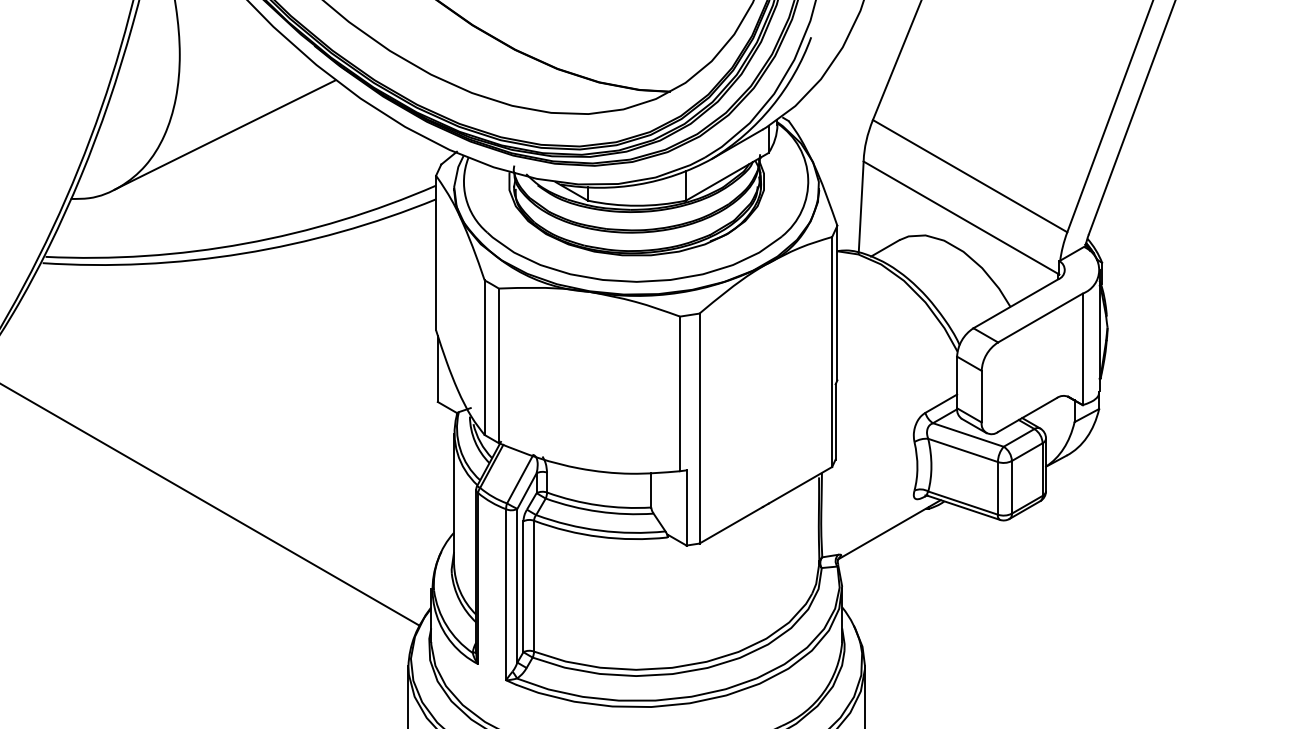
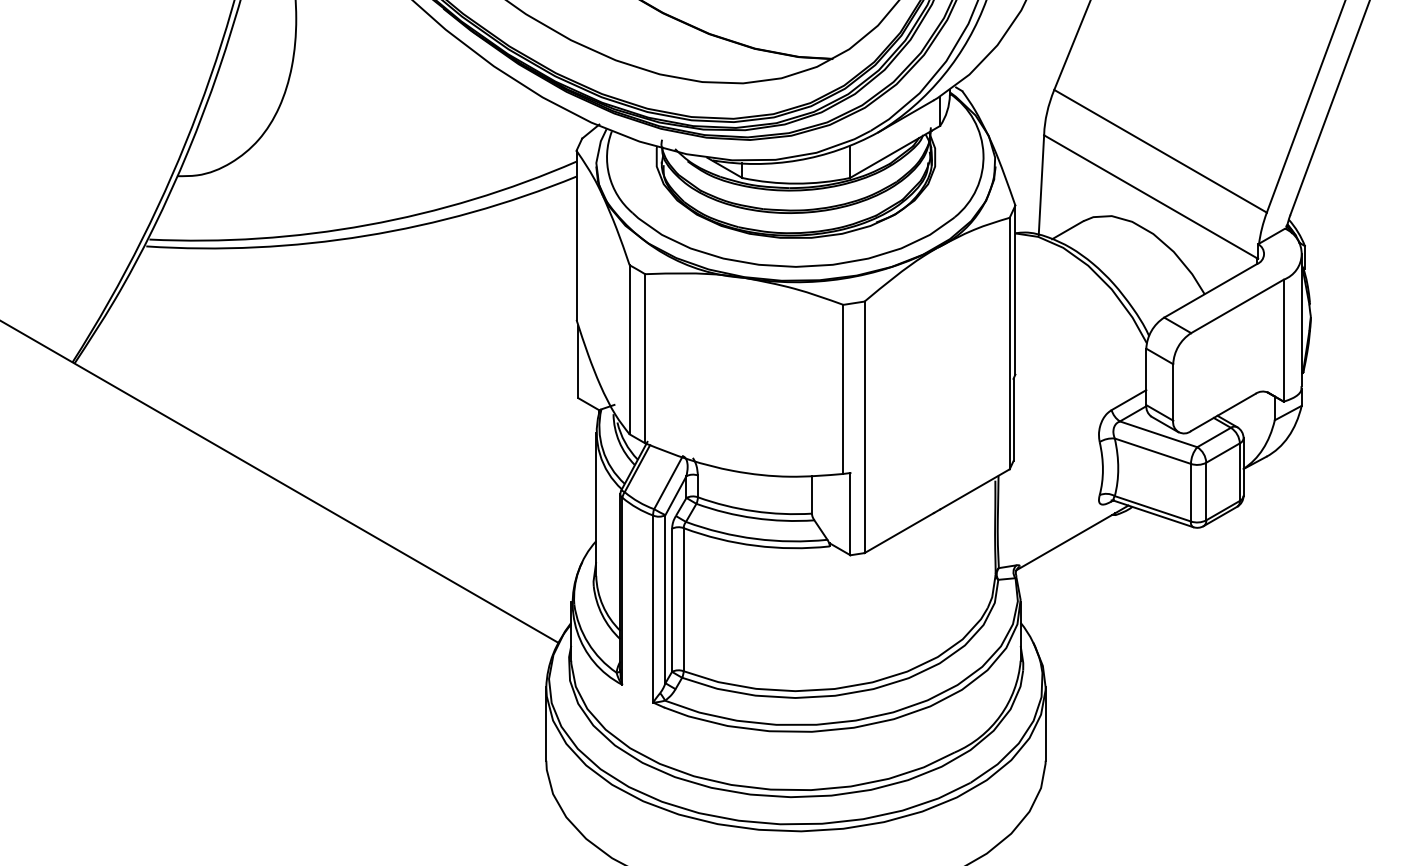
line: (224, 135) -> (345, 106), removed

